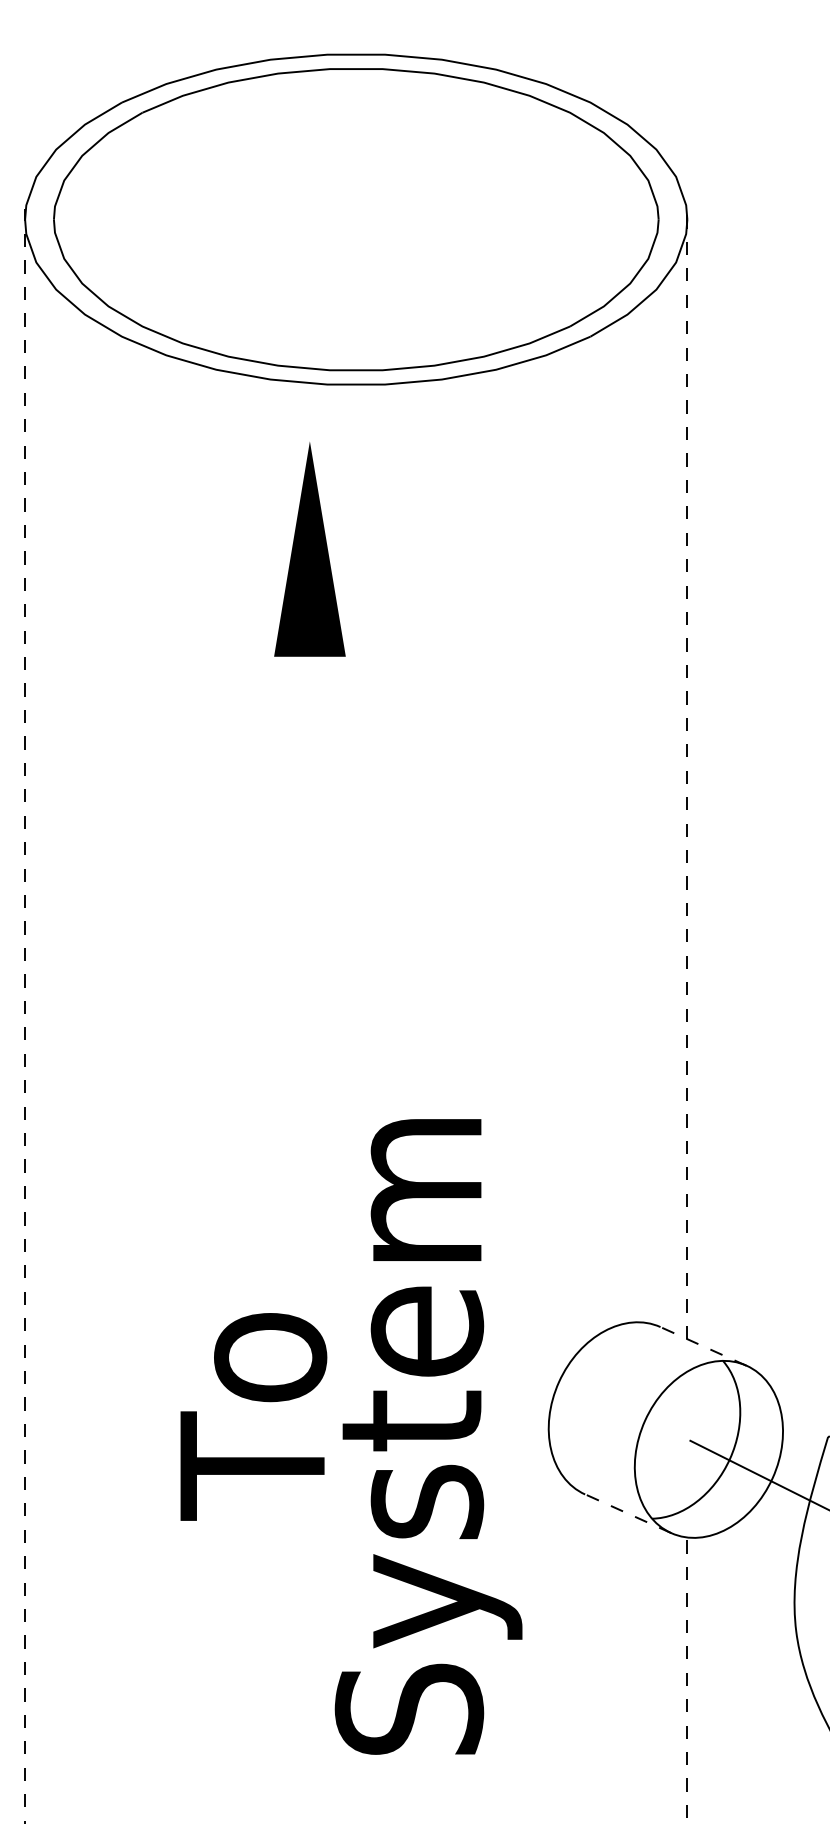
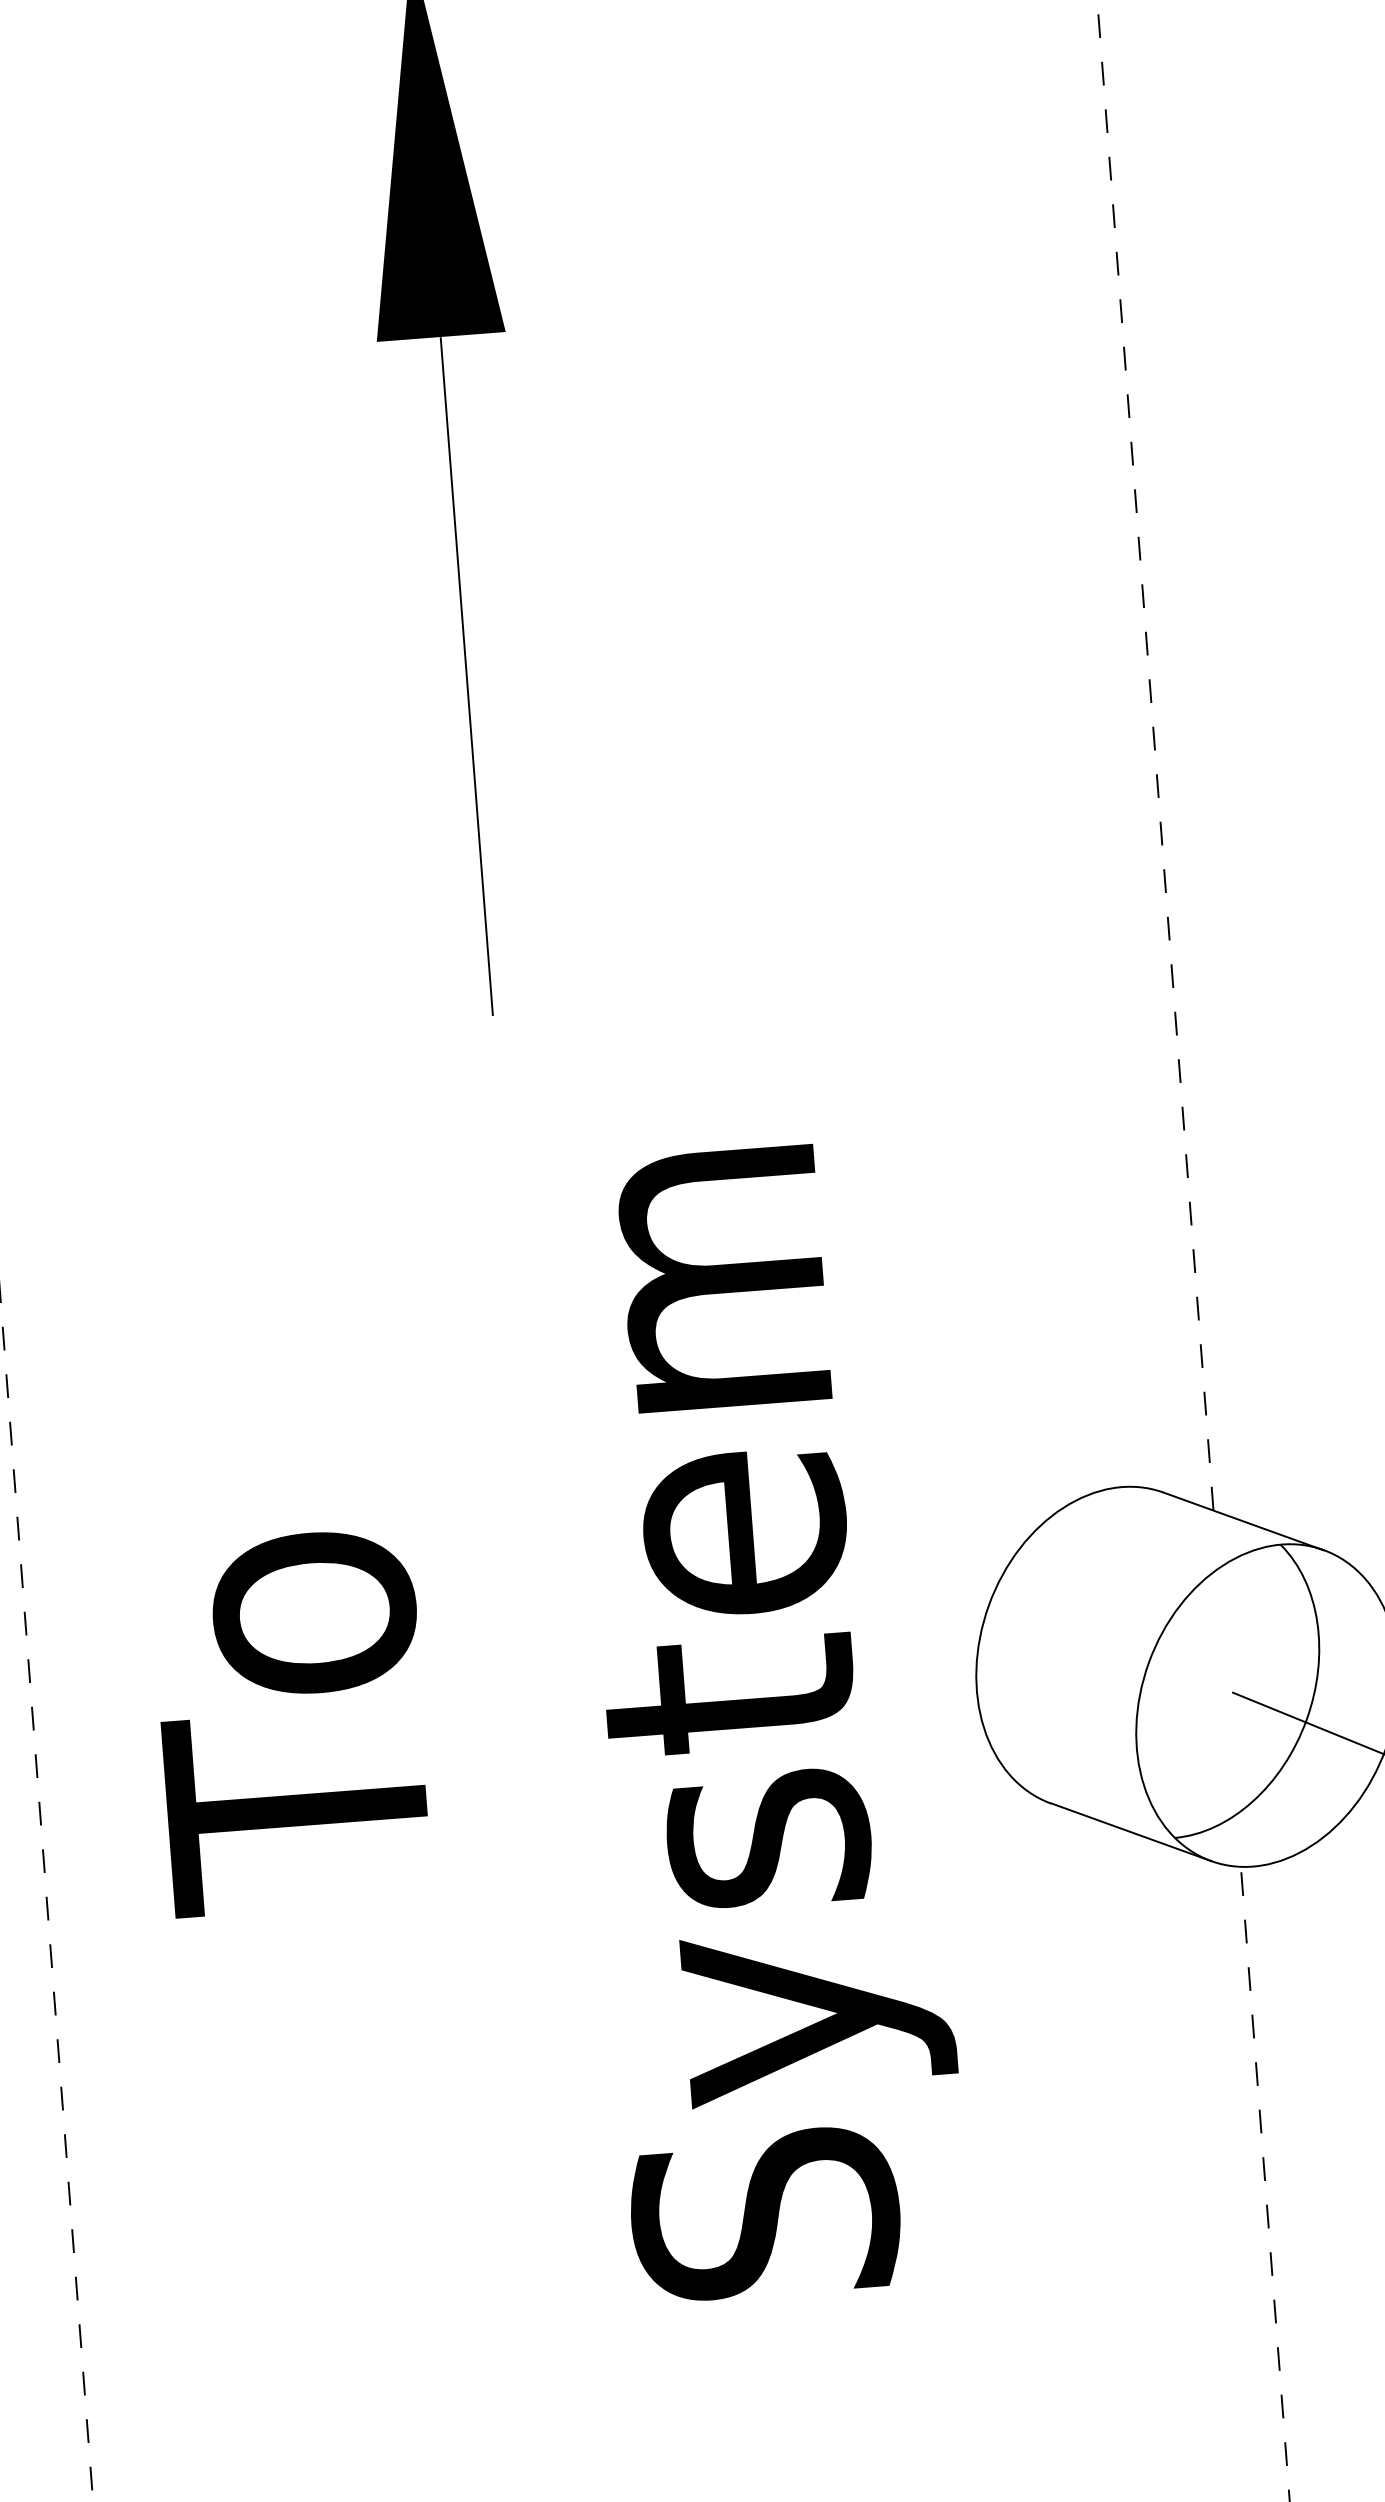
line: (309, 845) -> (466, 676), added
line: (703, 1346) -> (1243, 1521), dashed -> solid
text: (253, 1416) -> (292, 1721), moved
line: (627, 1513) -> (1130, 1831), dashed -> solid

